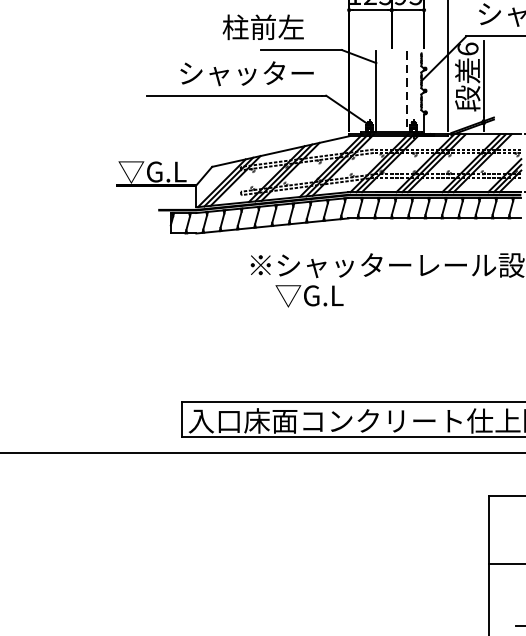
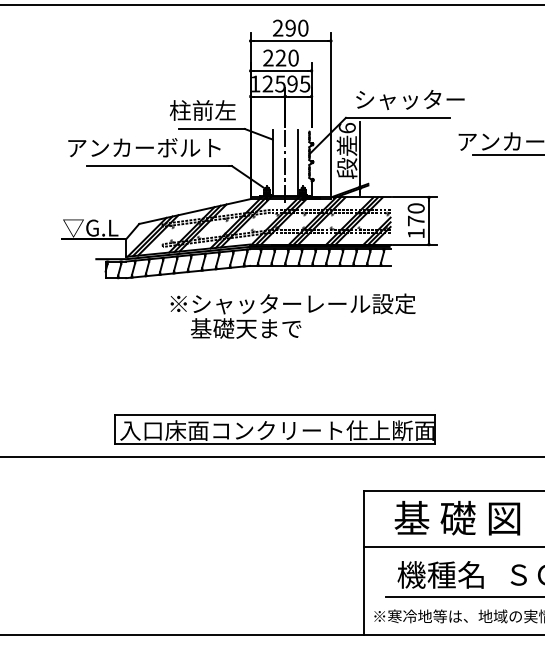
text: (262, 27) -> (202, 110), moved
text: (218, 74) -> (144, 148), シャッター -> アンカーボルト
line: (406, 91) -> (297, 162), dashed -> solid
line: (392, 96) -> (285, 166), added
text: (342, 295) -> (245, 328), ▽G.L -> 基礎天まで

